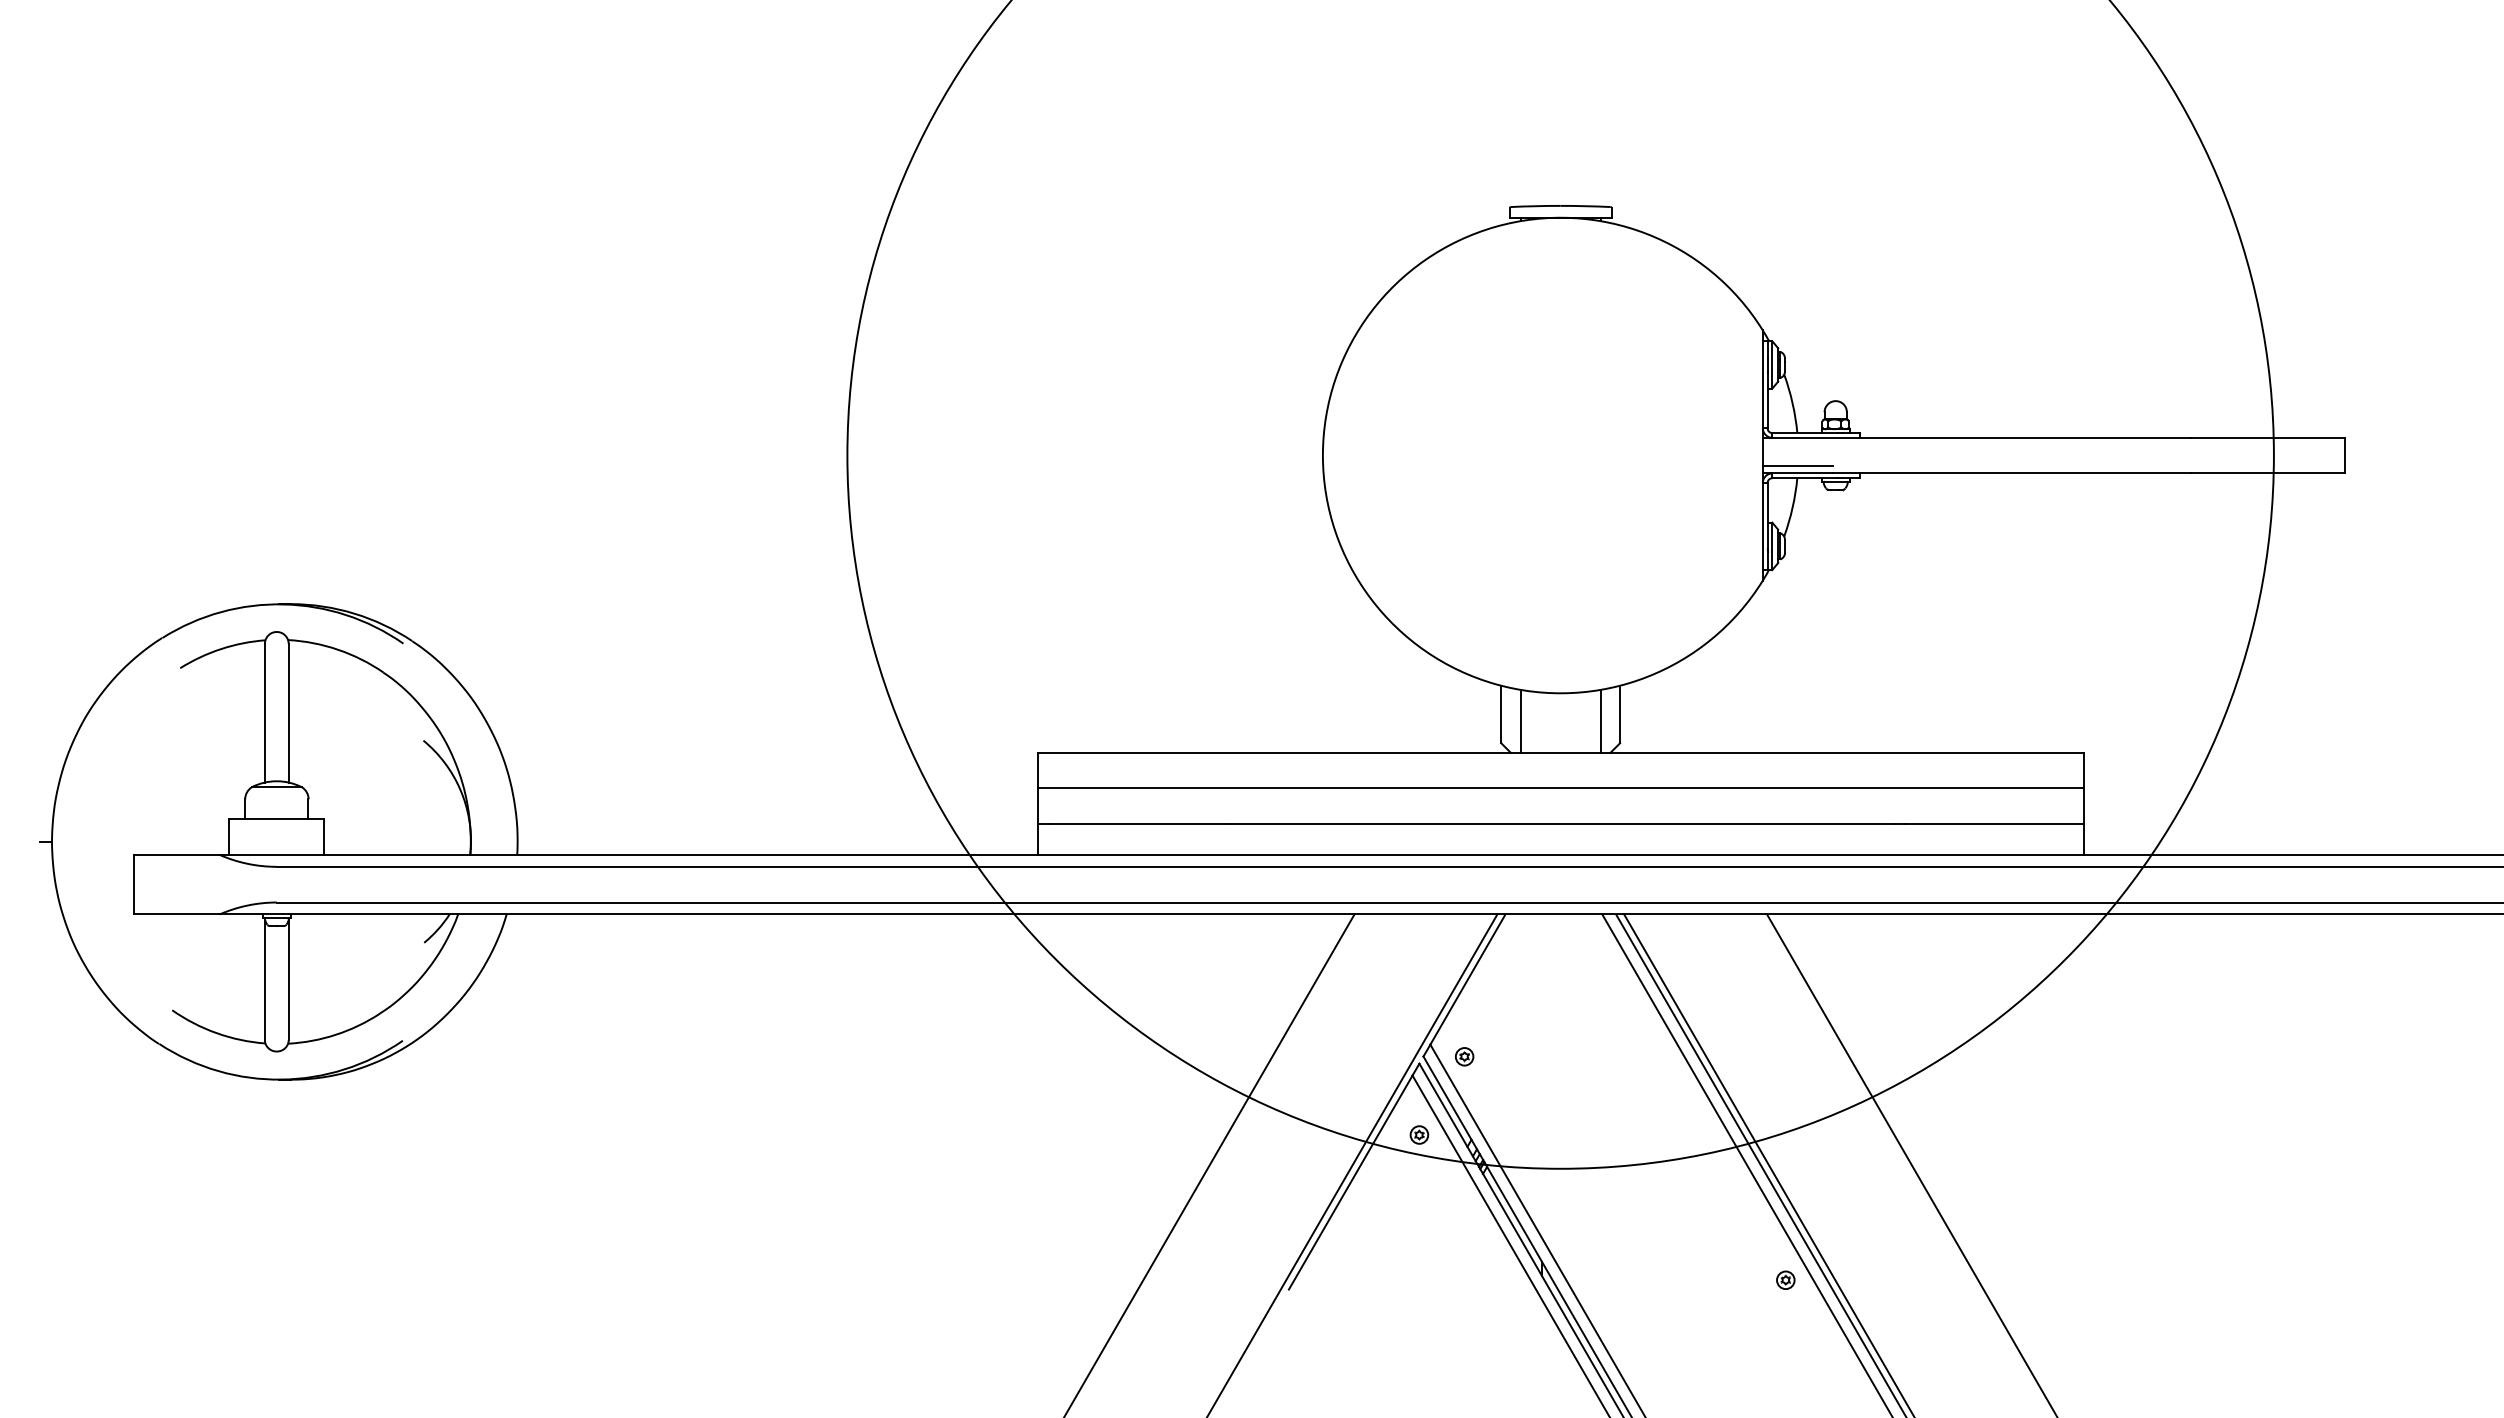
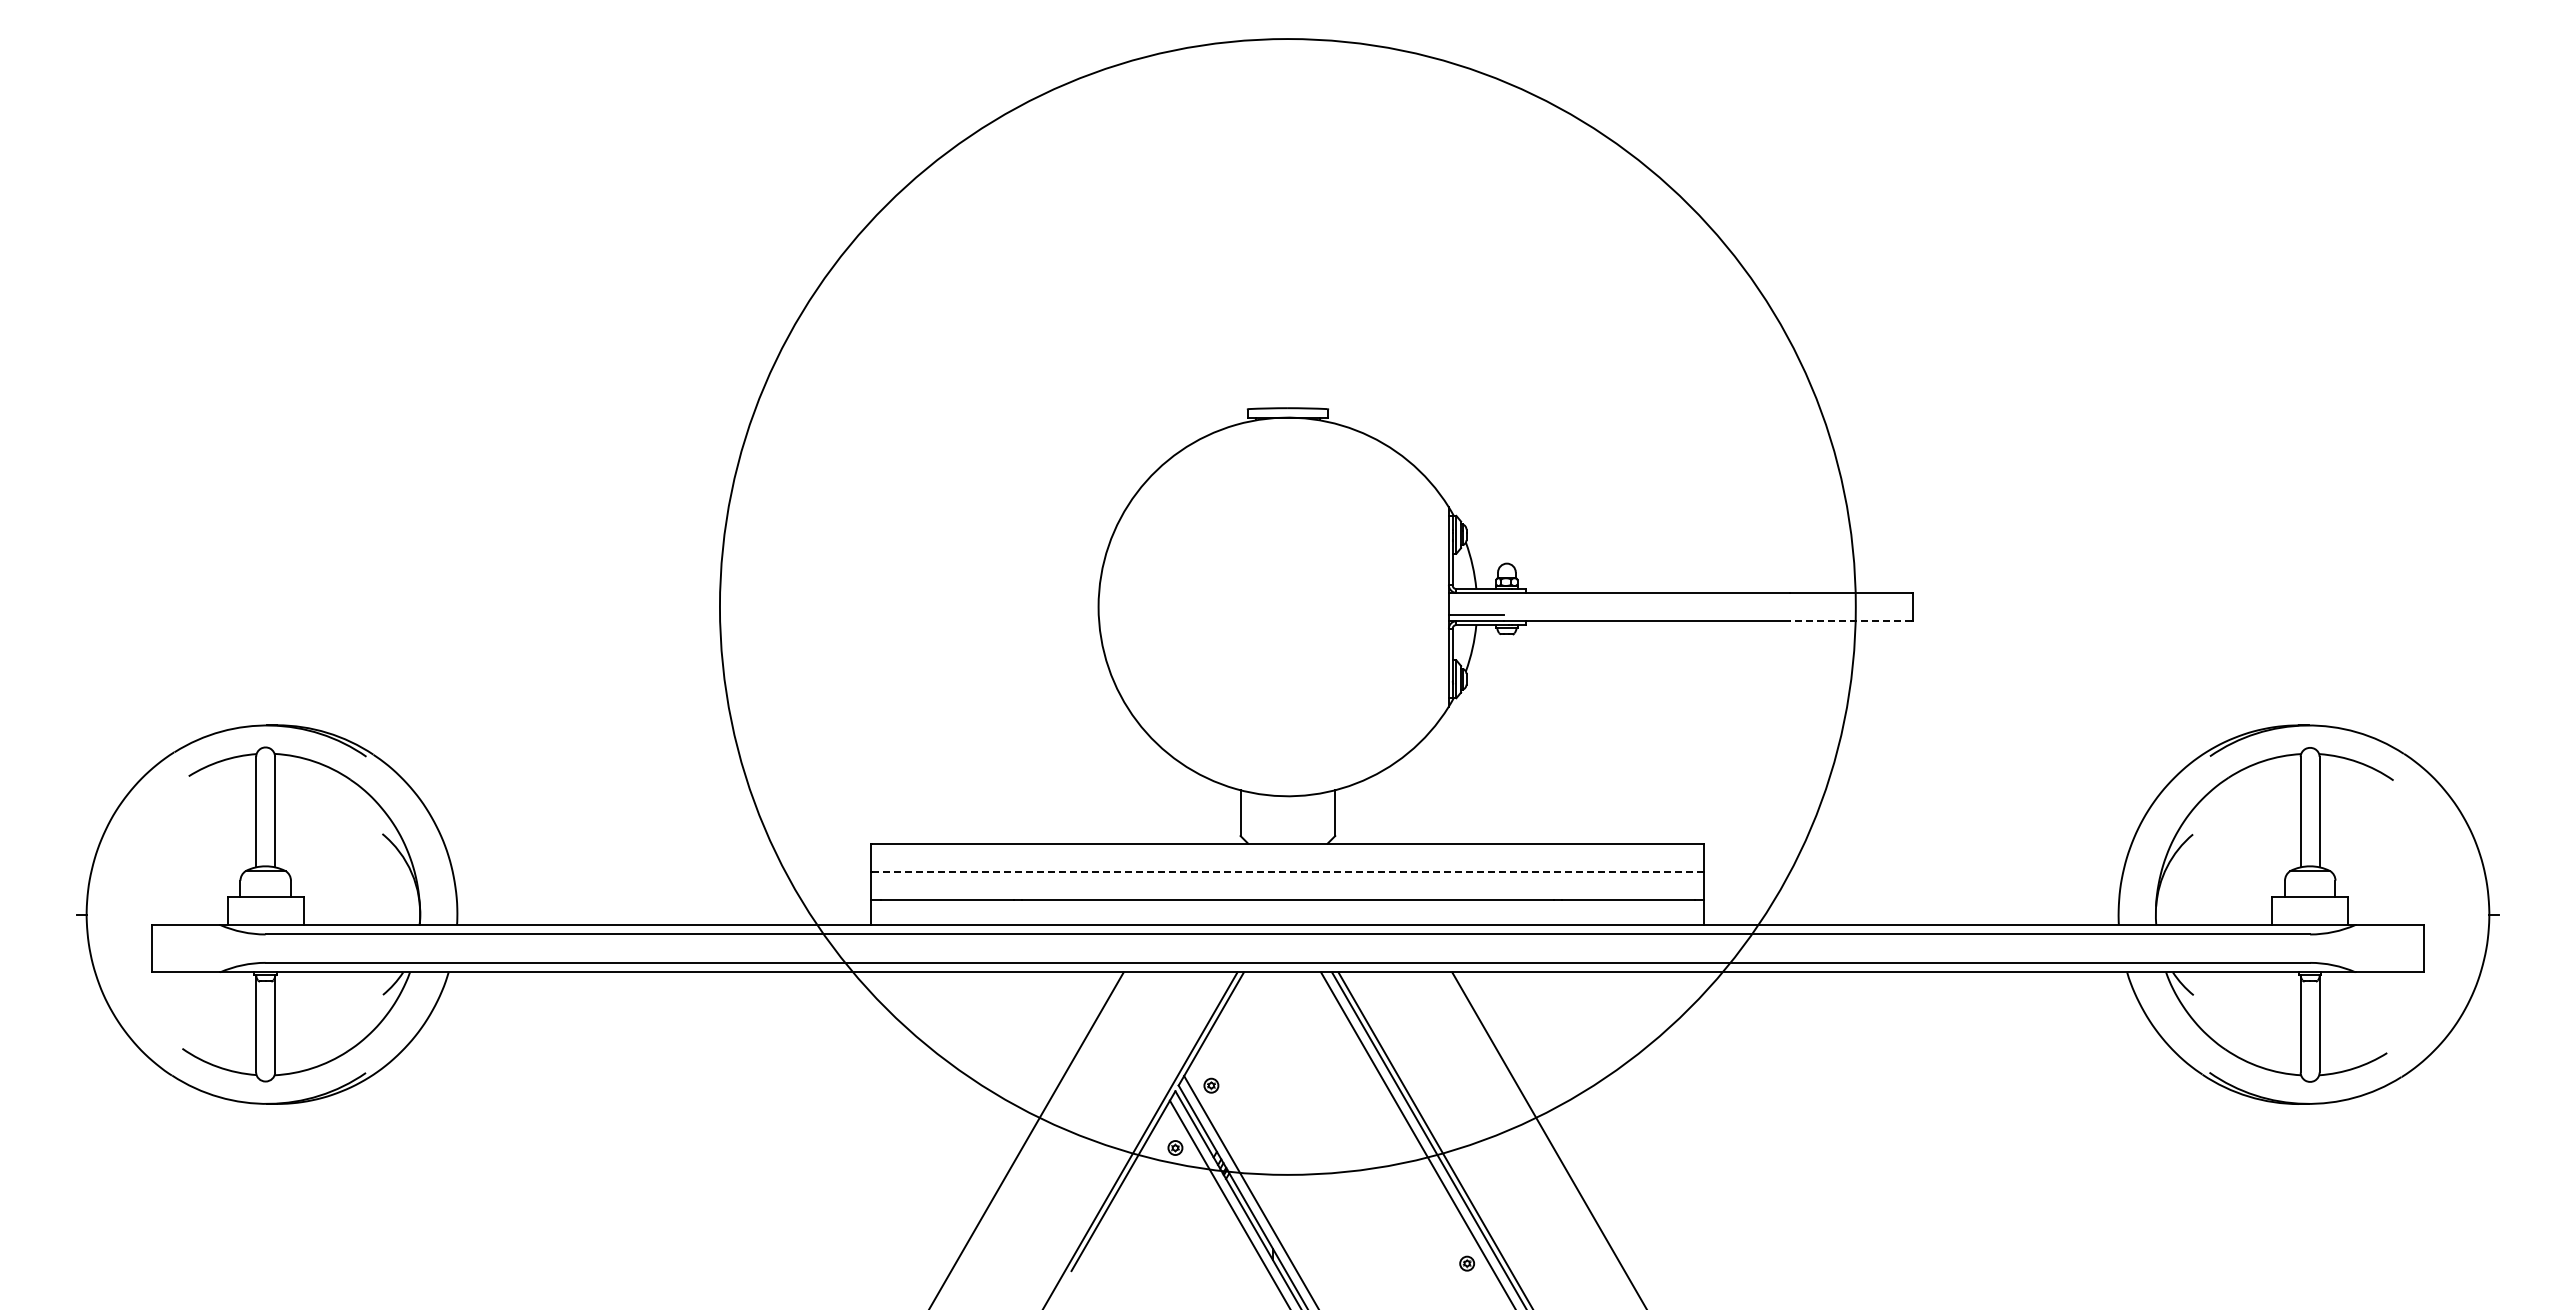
line: (2267, 473) -> (1850, 621), solid -> dashed
line: (1521, 721) -> (1256, 818), removed
line: (1600, 721) -> (1319, 818), removed
line: (1561, 789) -> (1288, 872), solid -> dashed

